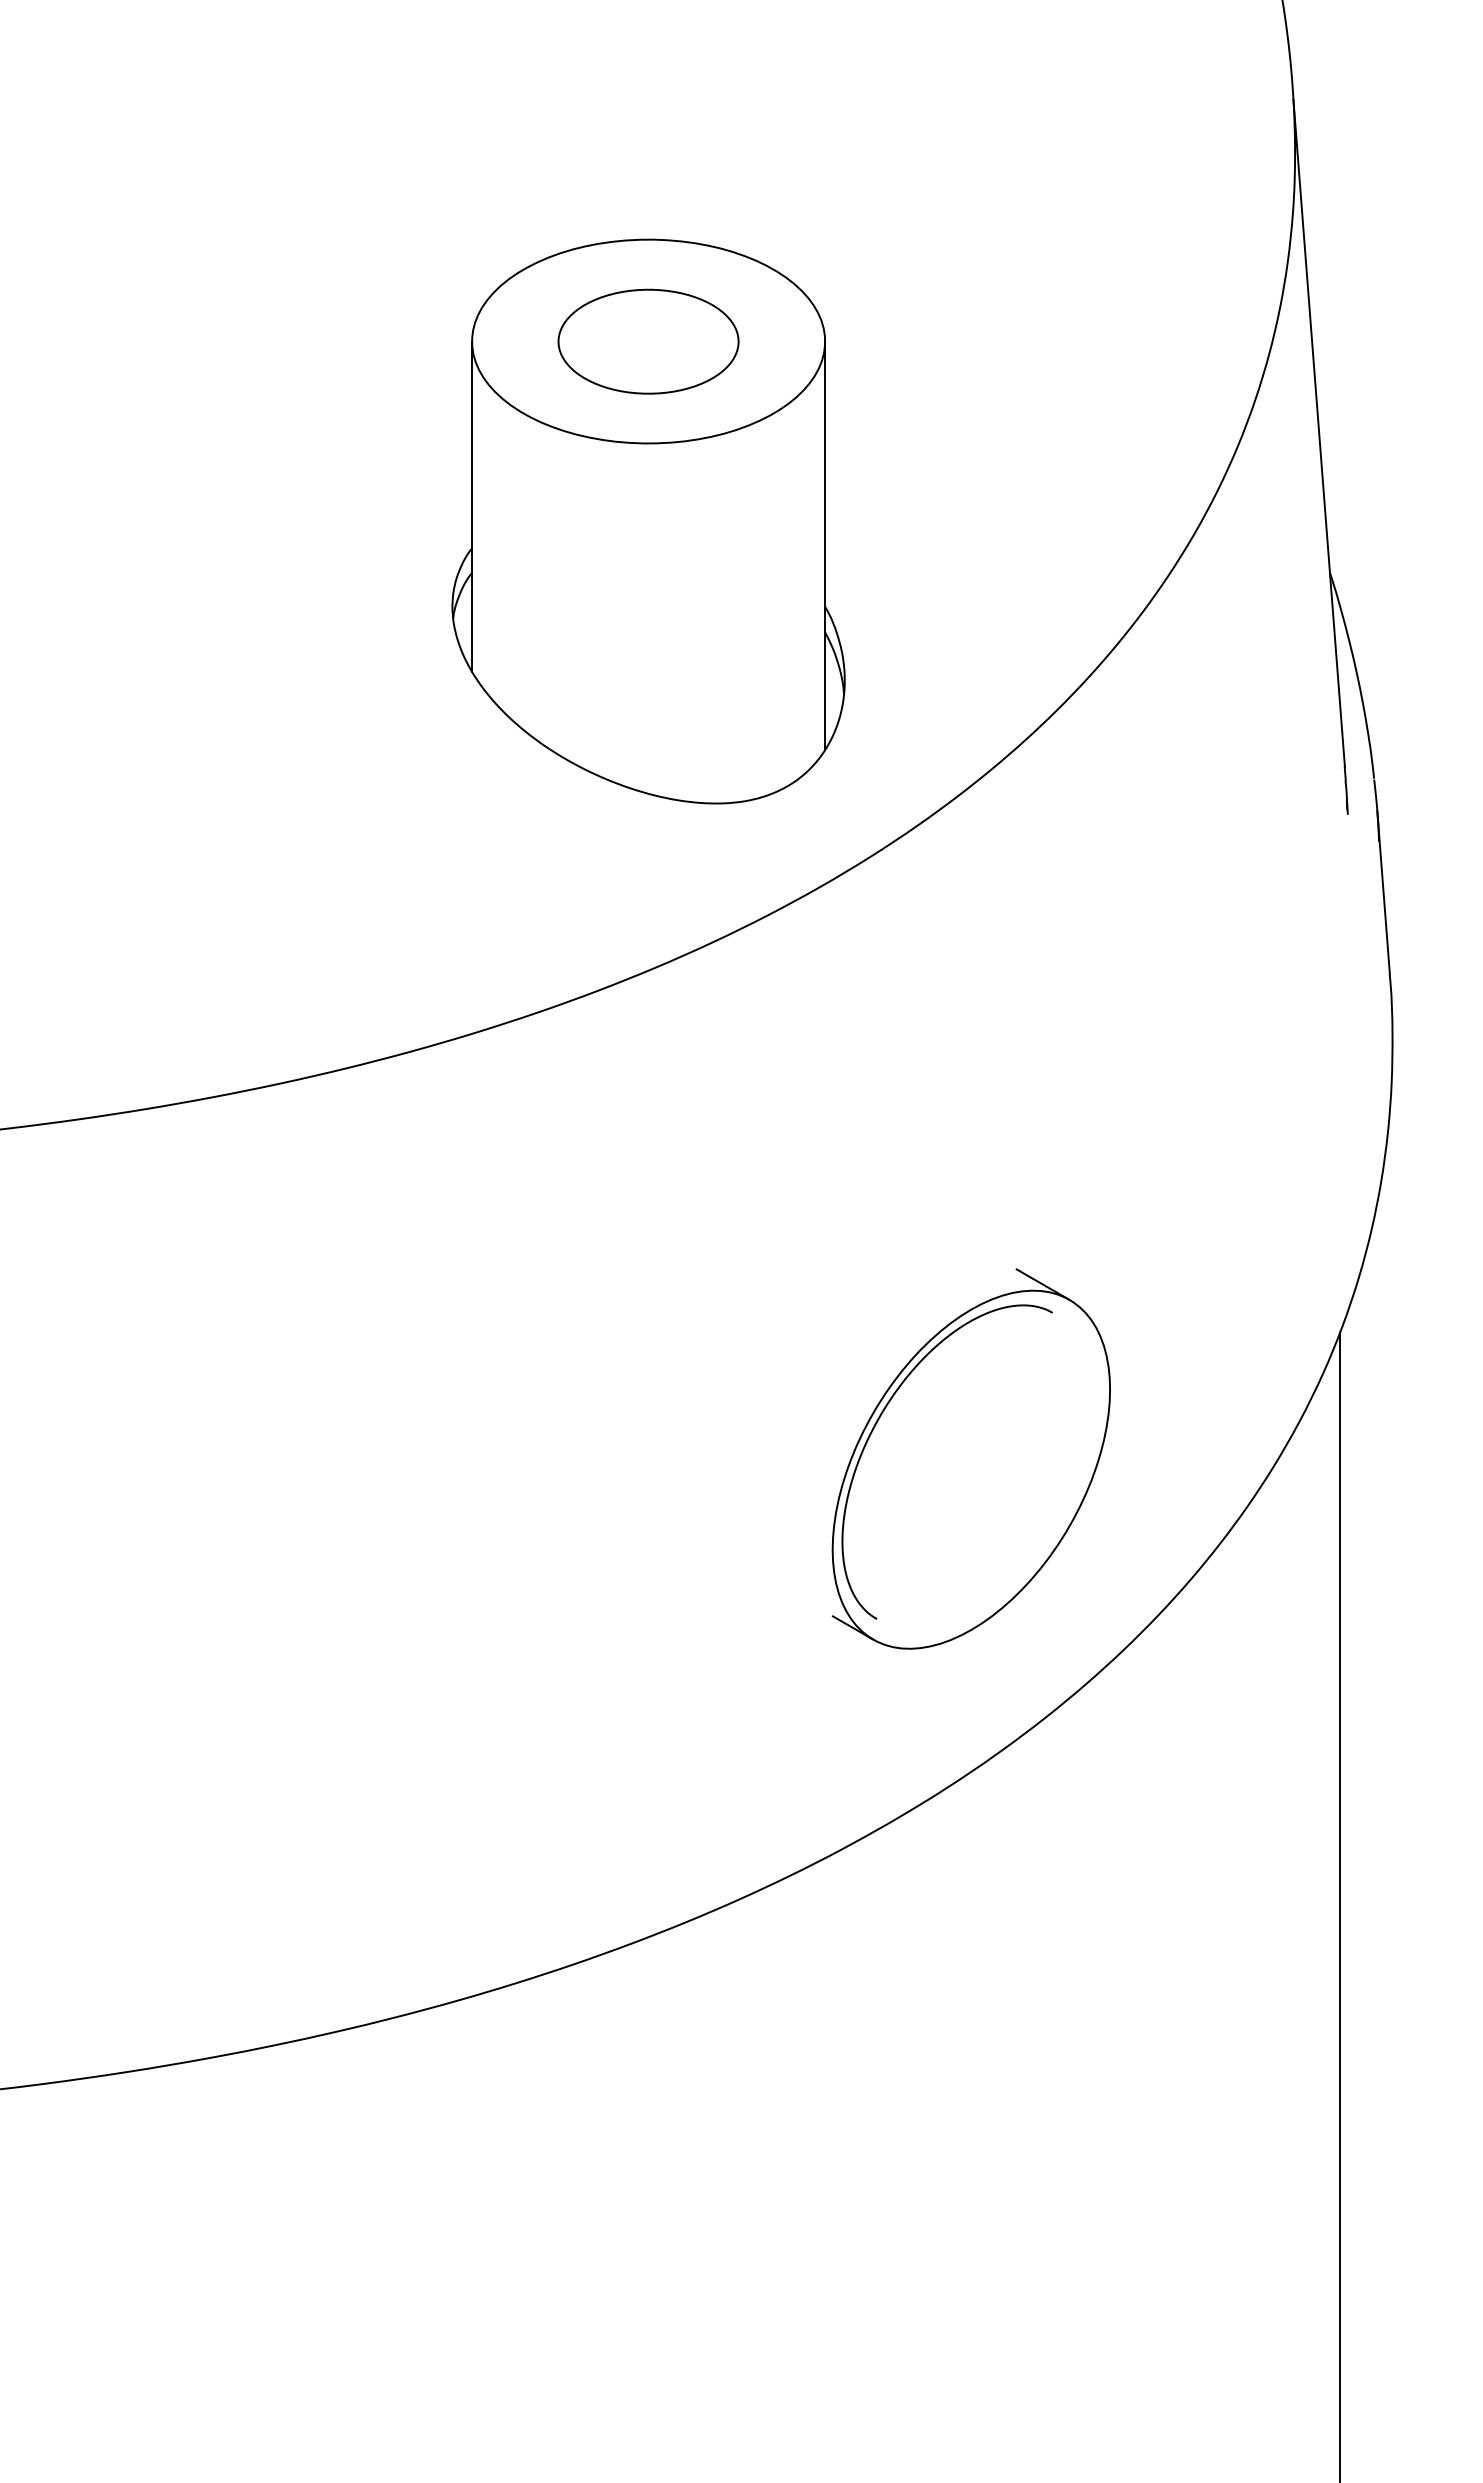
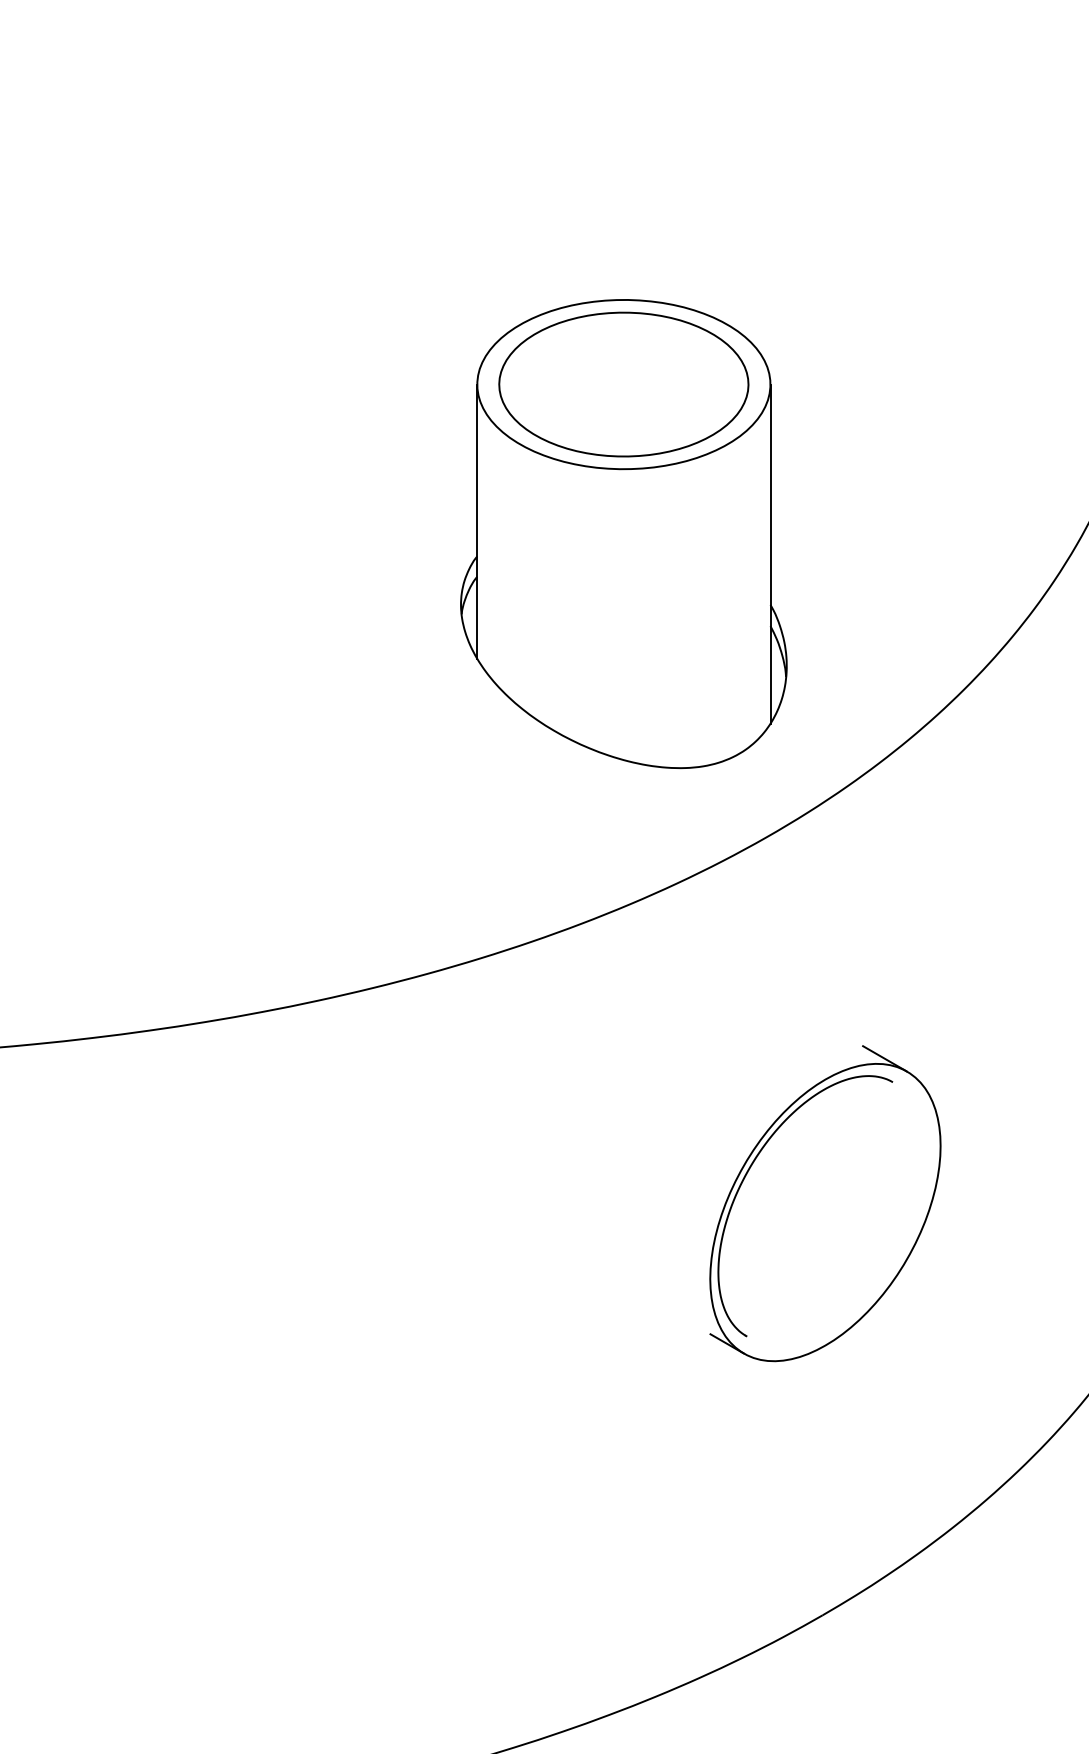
part: (648, 341) -> (623, 384), size x1.67
part: (970, 1458) -> (824, 1203), moved

